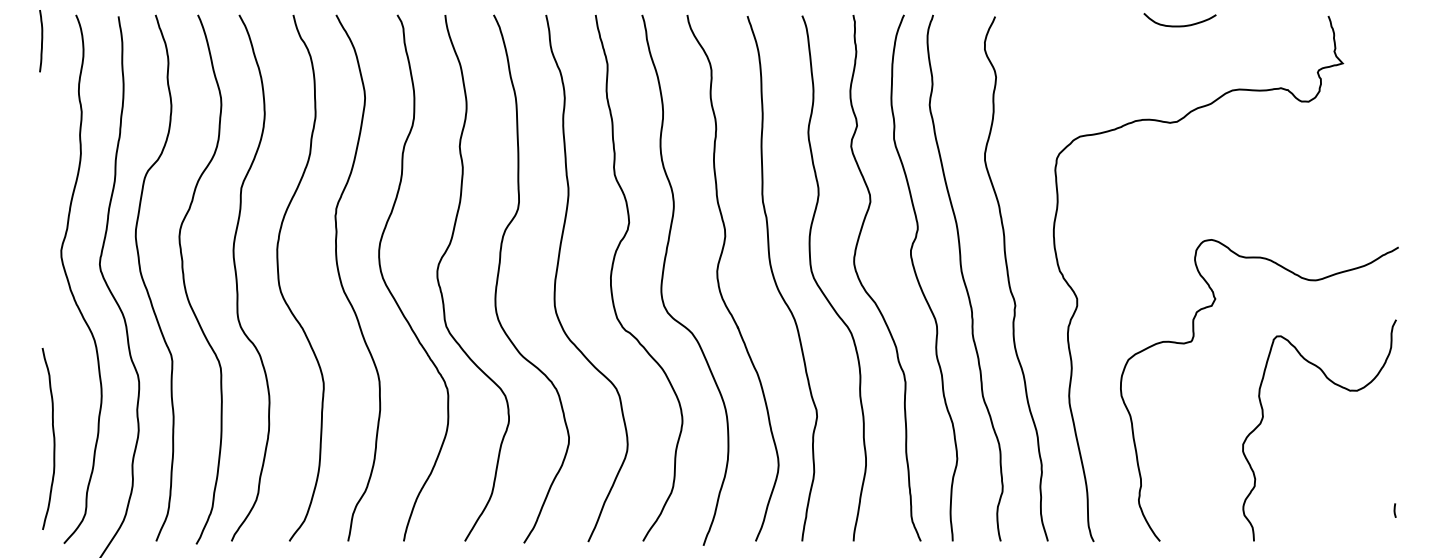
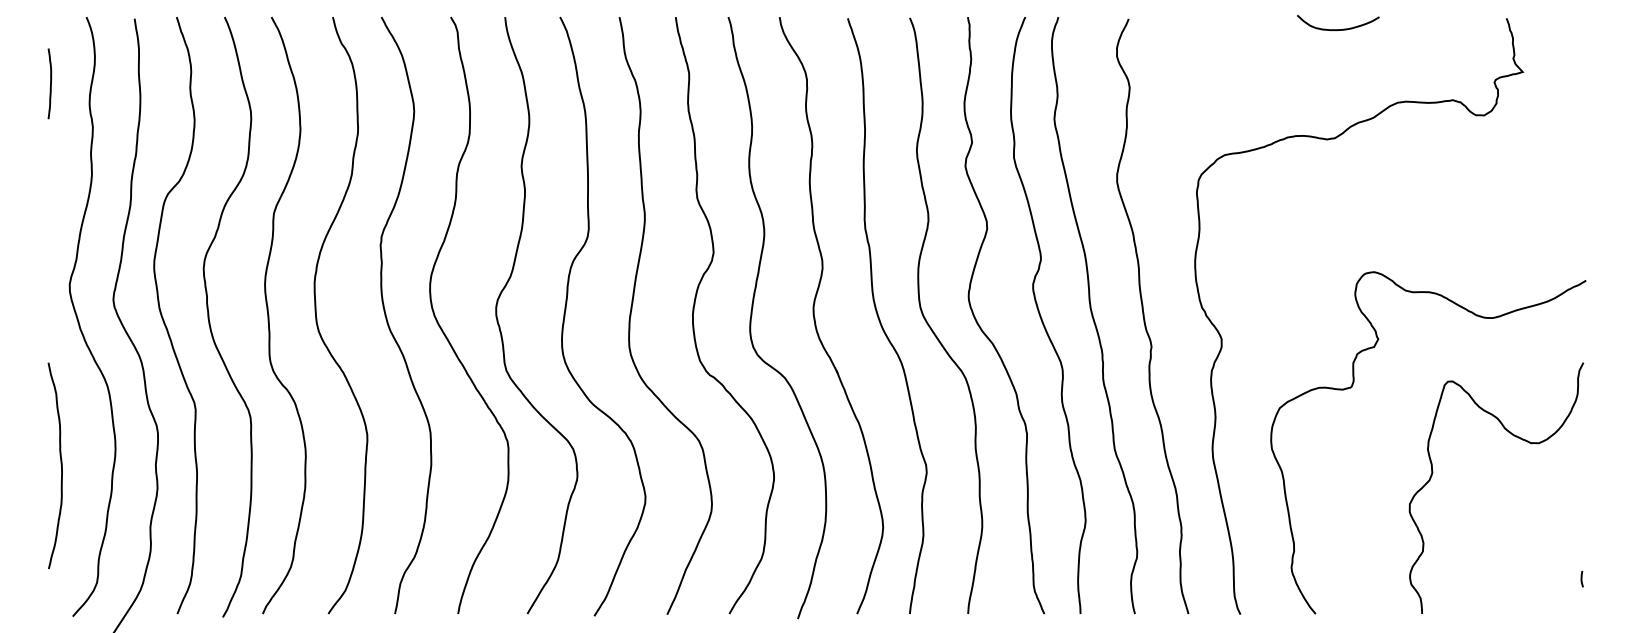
curve: (41, 40) -> (50, 83), moved
curve: (53, 437) -> (60, 464), moved

